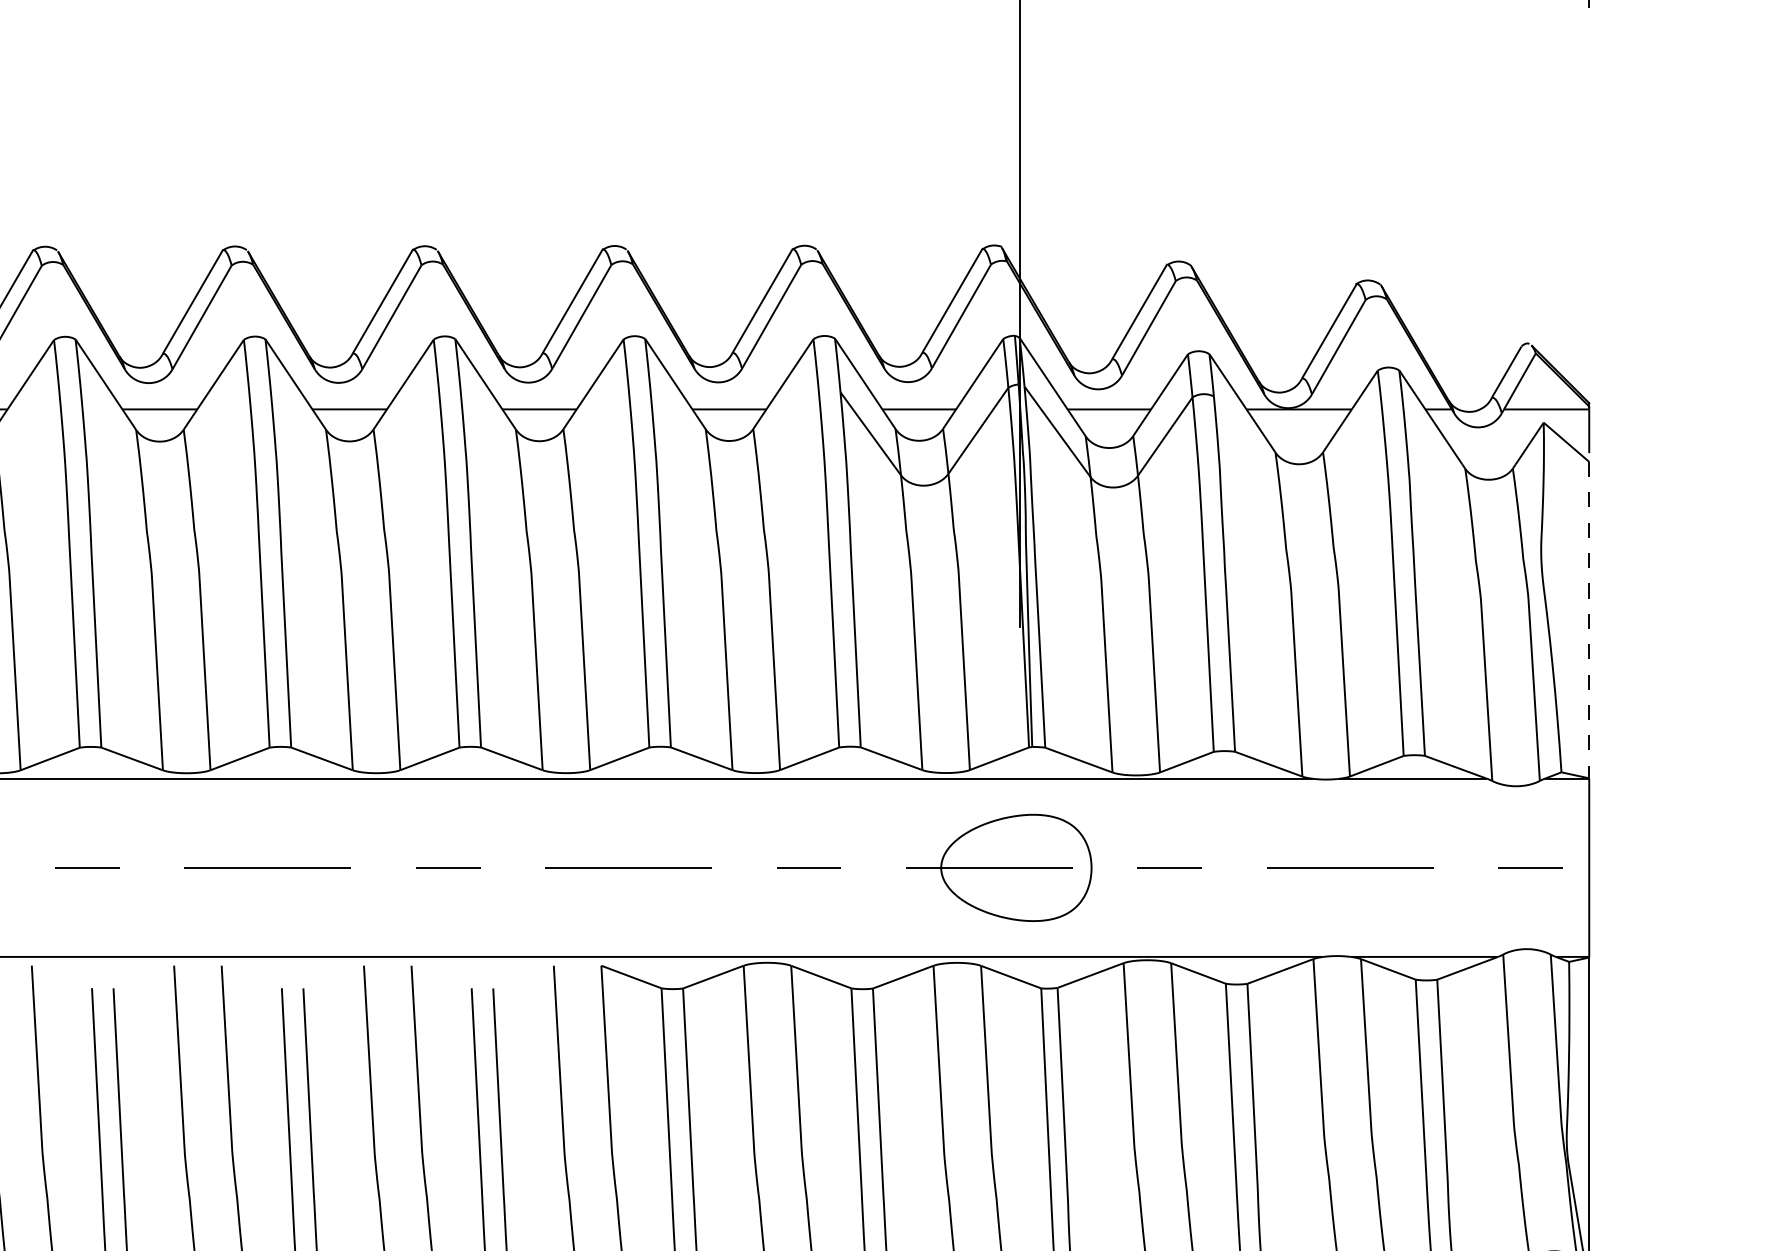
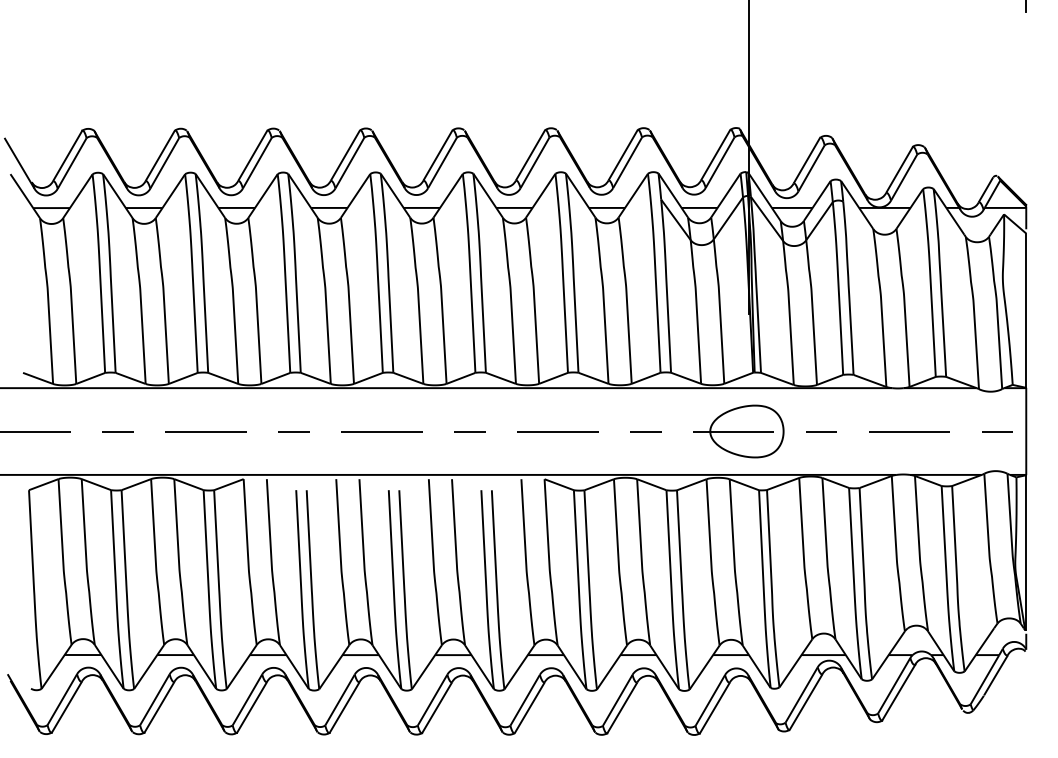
line: (1589, 621) -> (1026, 311), dashed -> solid

